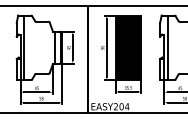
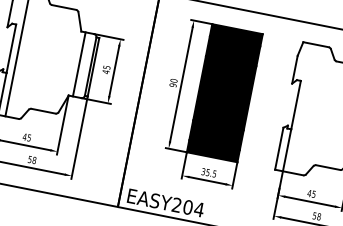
line: (167, 47) -> (302, 107), removed

